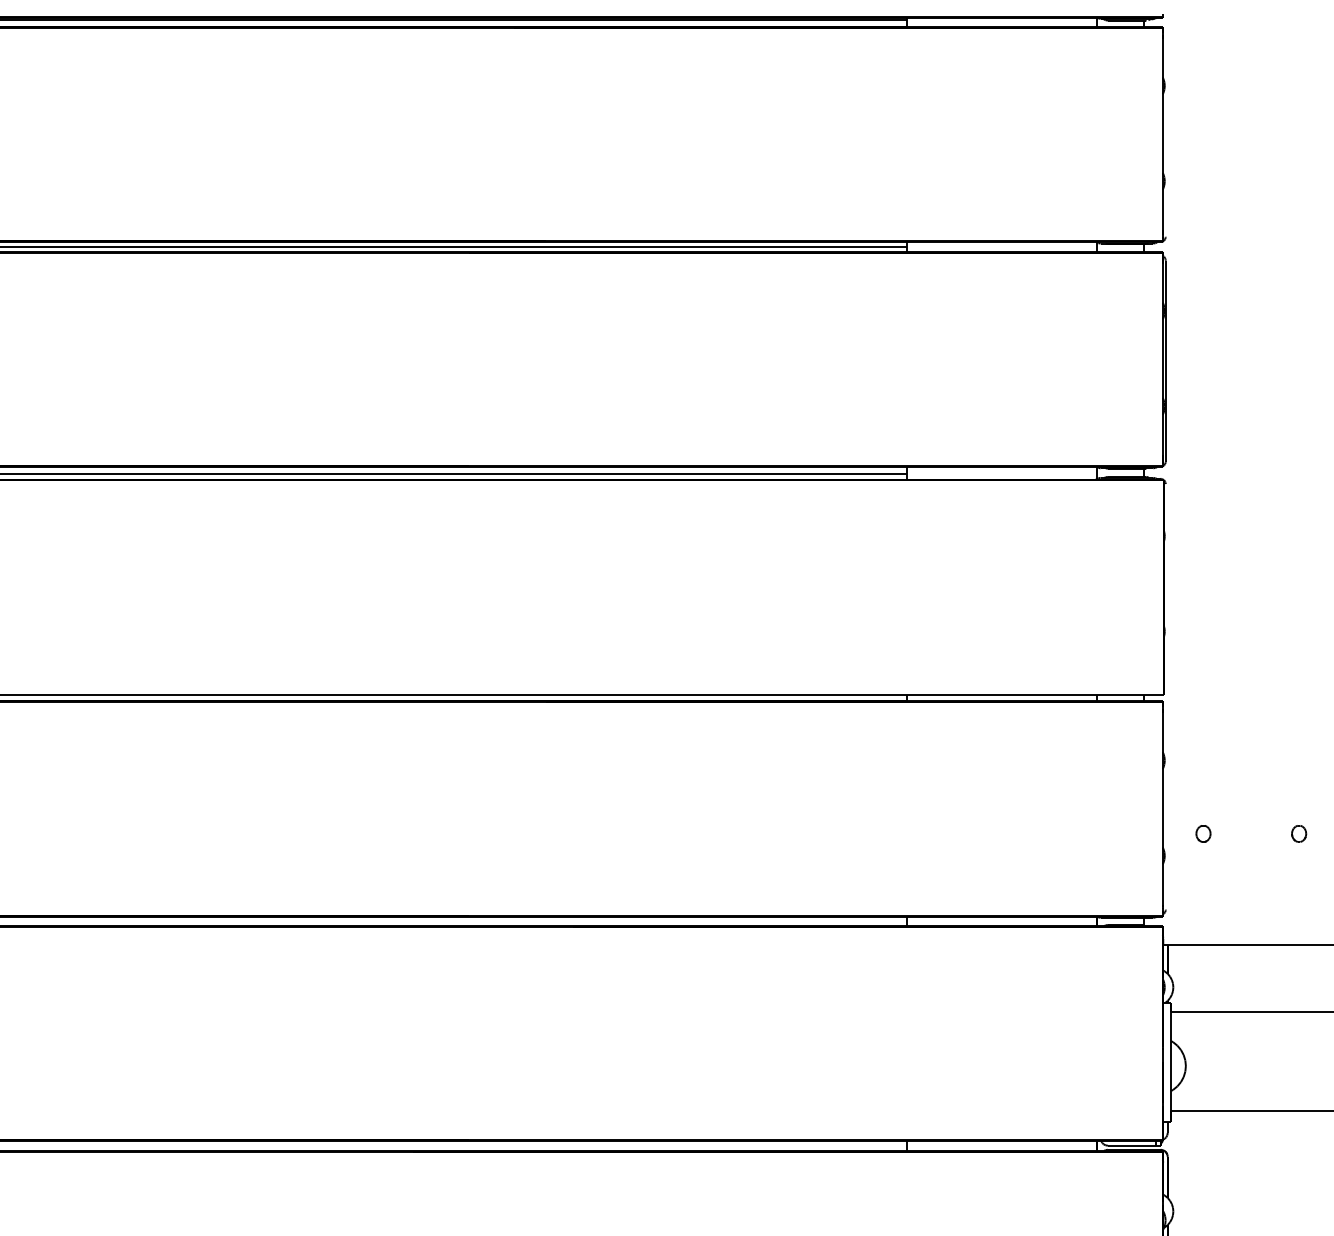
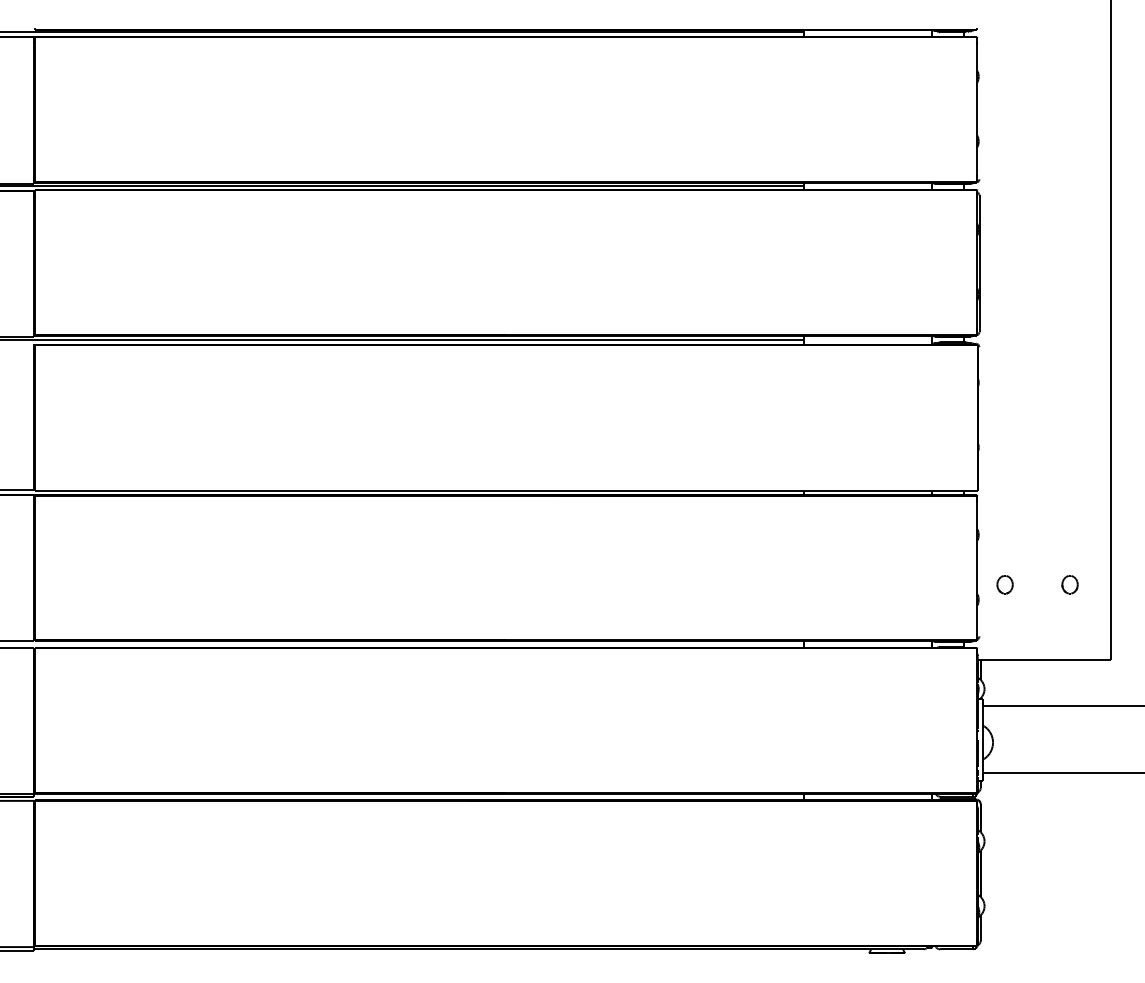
part: (1202, 833) -> (1004, 584), size x1.6
part: (1298, 833) -> (1069, 584), size x1.6

